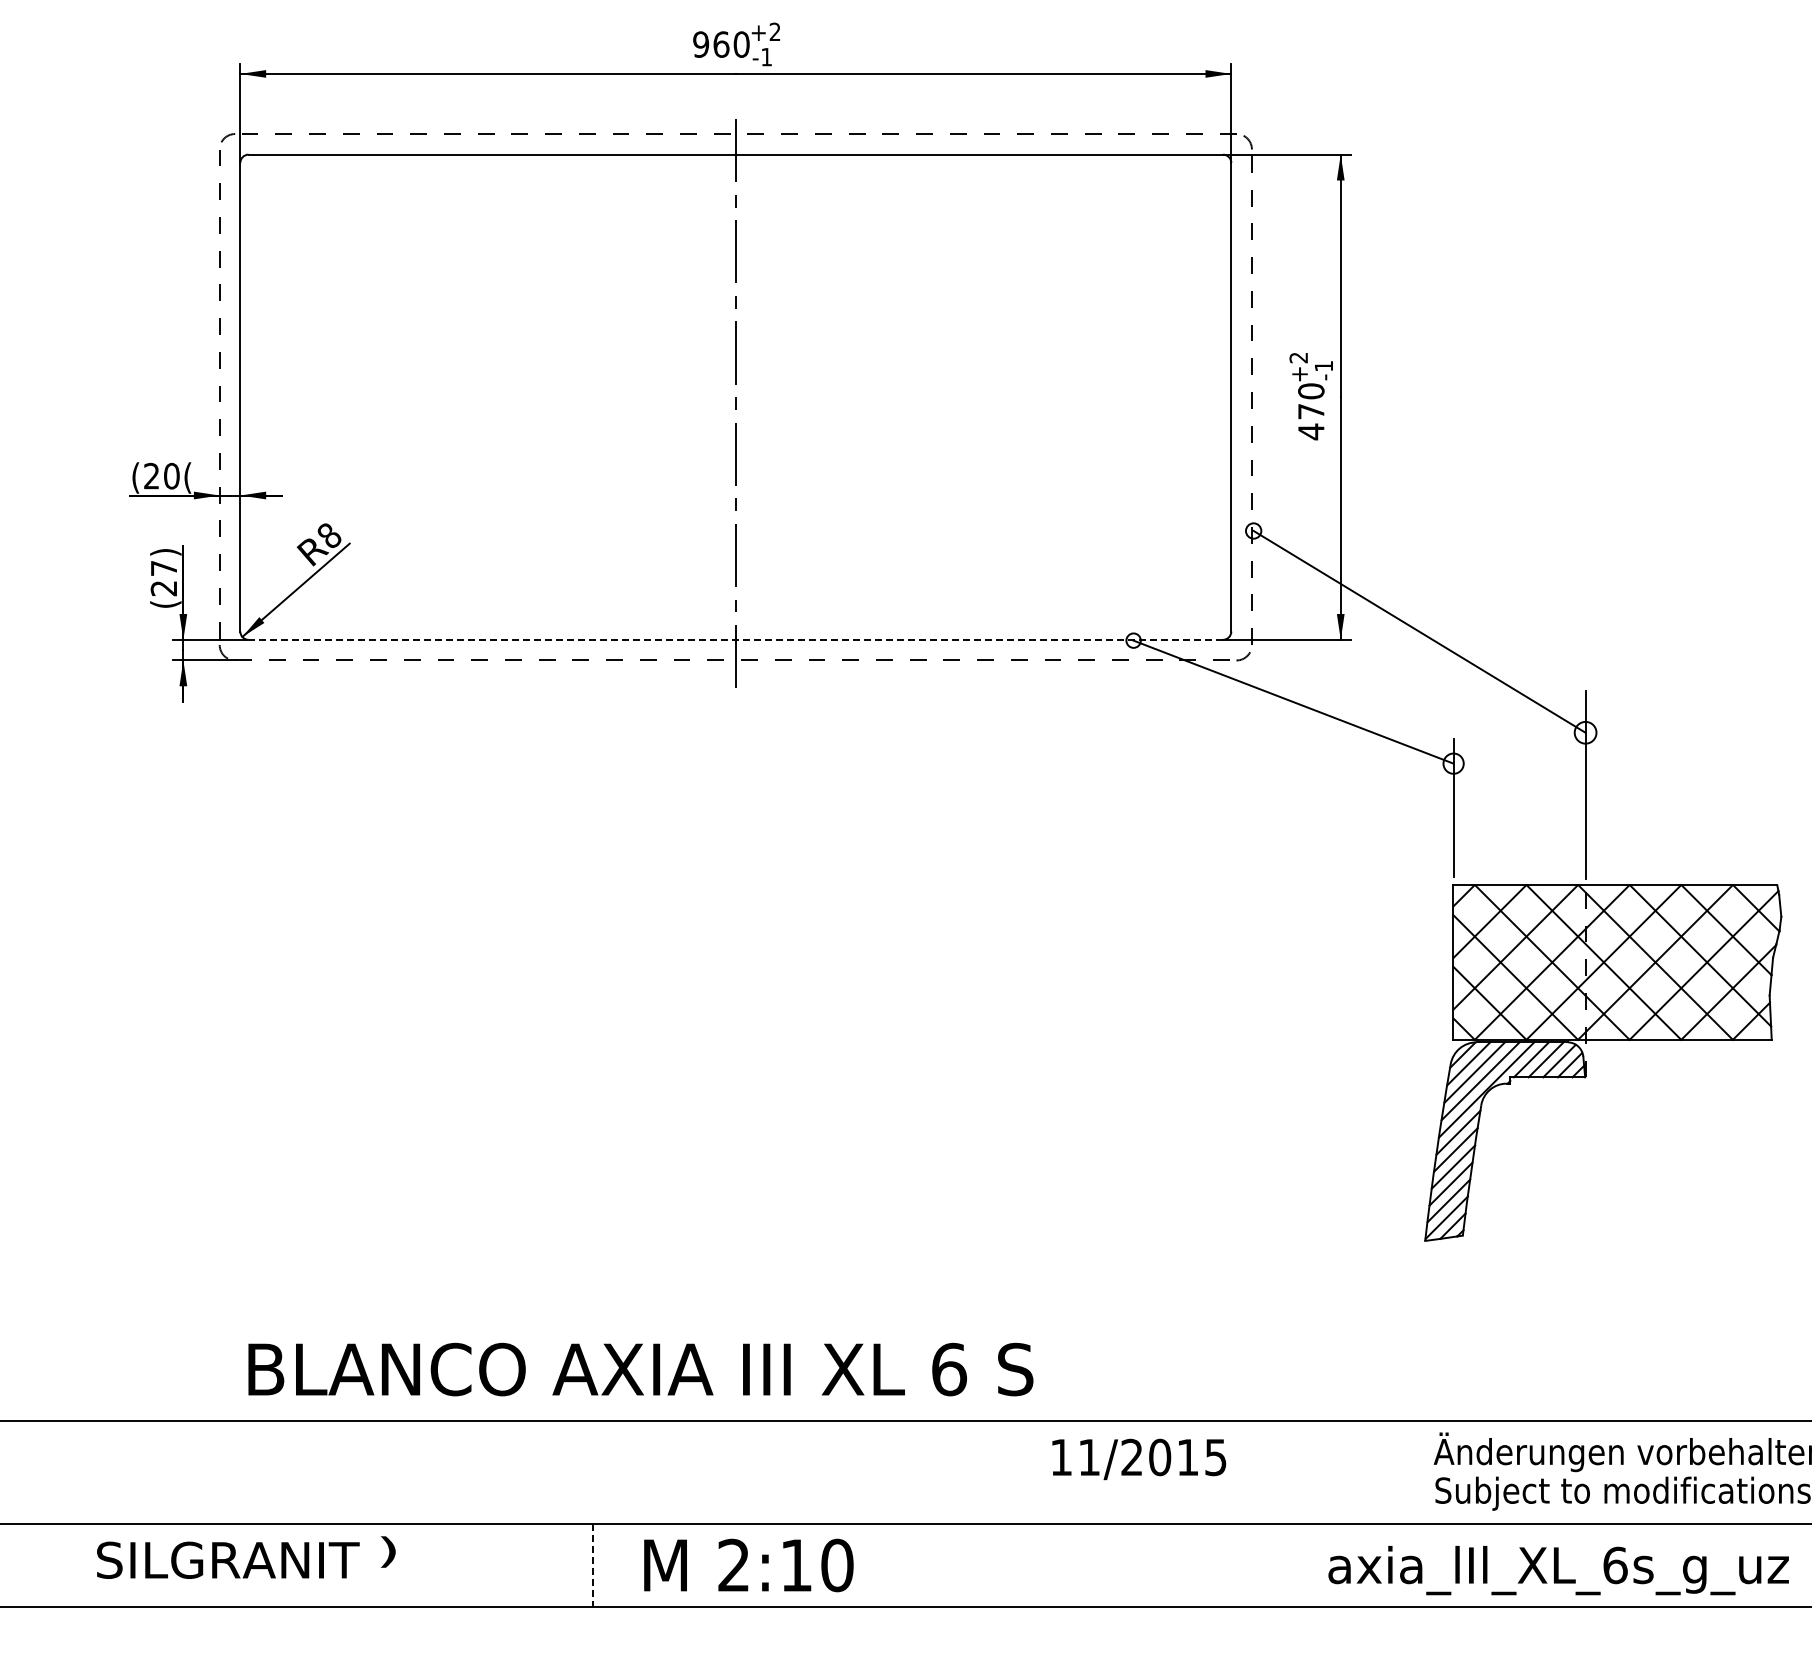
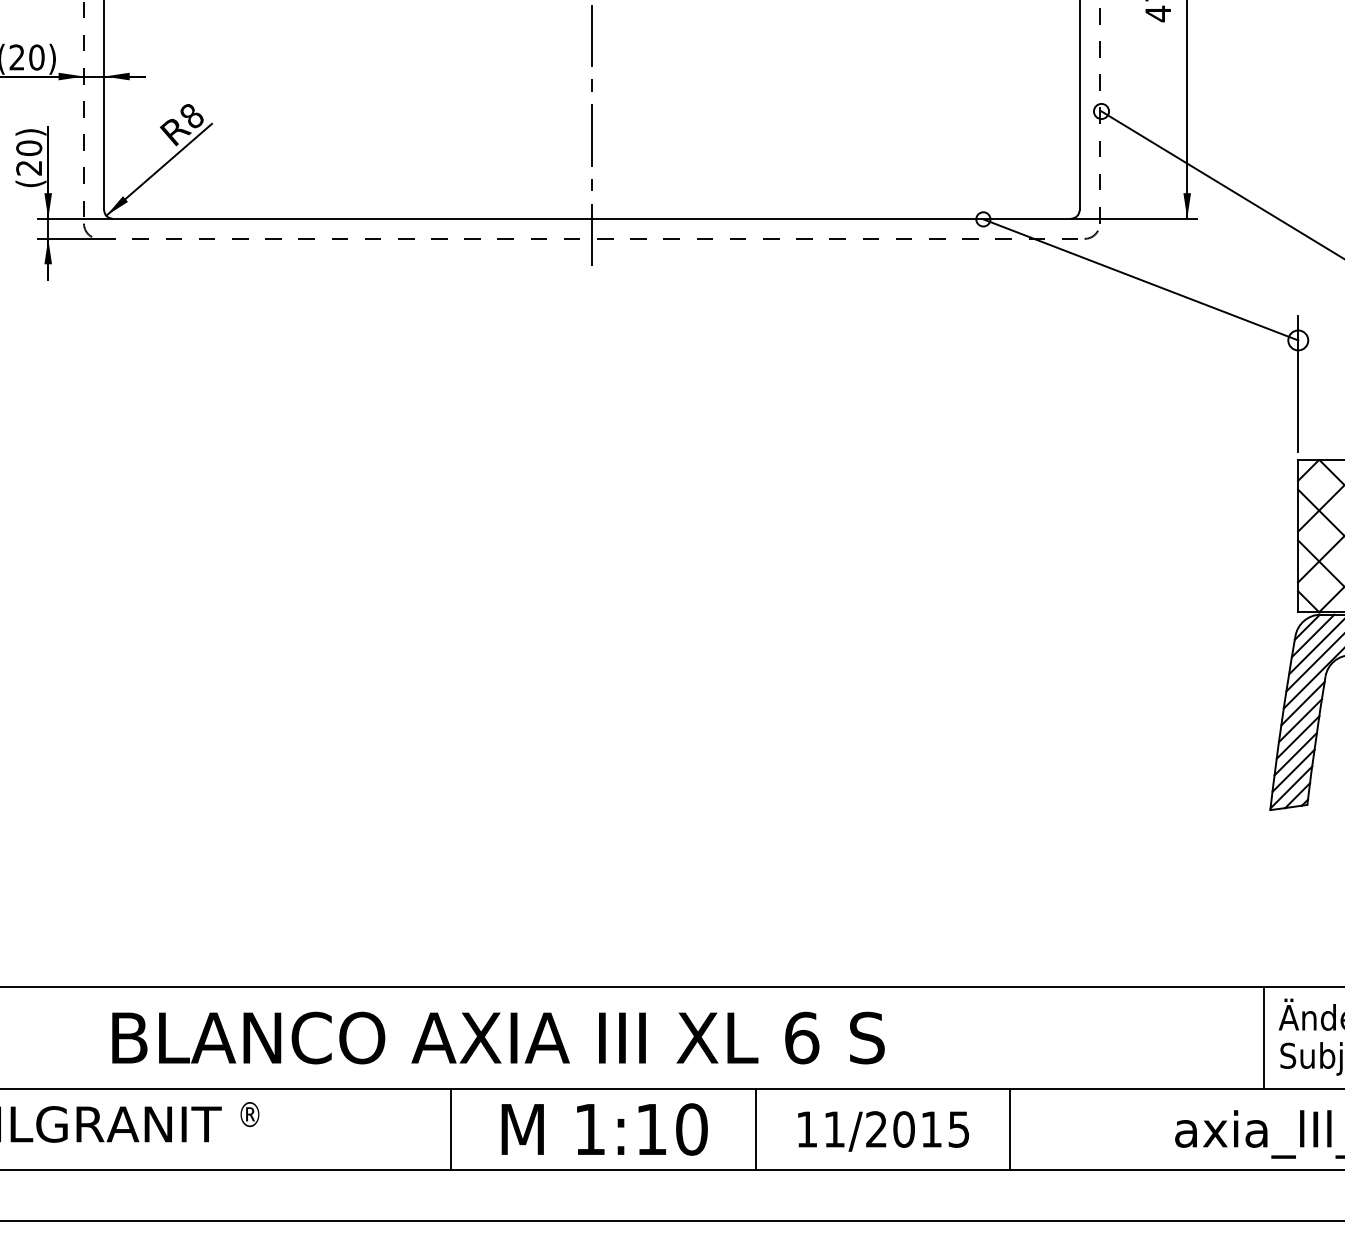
text: (187, 477) -> (52, 58), ( -> )
text: (163, 568) -> (28, 148), 27 -> 20
line: (735, 639) -> (591, 218), dashed -> solid
text: (640, 1369) -> (498, 1037), moved
text: (1139, 1459) -> (883, 1131), moved
line: (1418, 1472) -> (1263, 1037), added
text: (387, 1551) -> (249, 1115), ) -> ®
text: (733, 1564) -> (589, 1128), 2:10 -> 1:10
line: (593, 1565) -> (451, 1129), dashed -> solid
line: (902, 1565) -> (755, 1129), added
line: (1160, 1565) -> (1009, 1129), added

